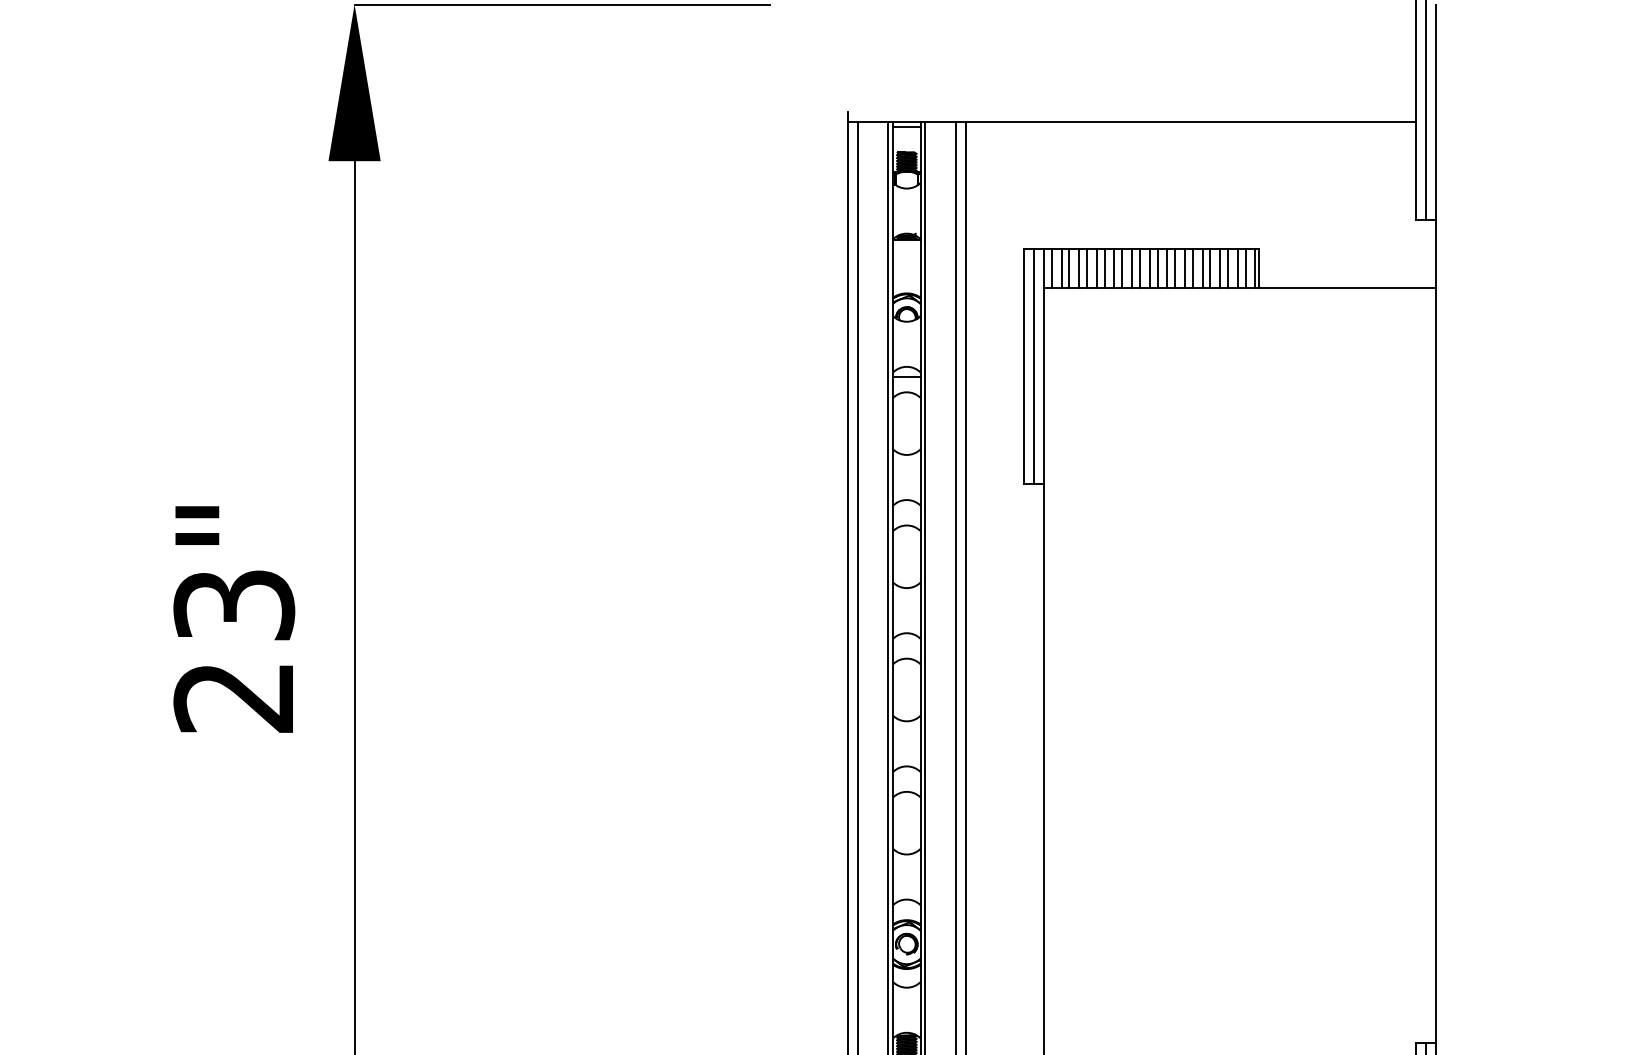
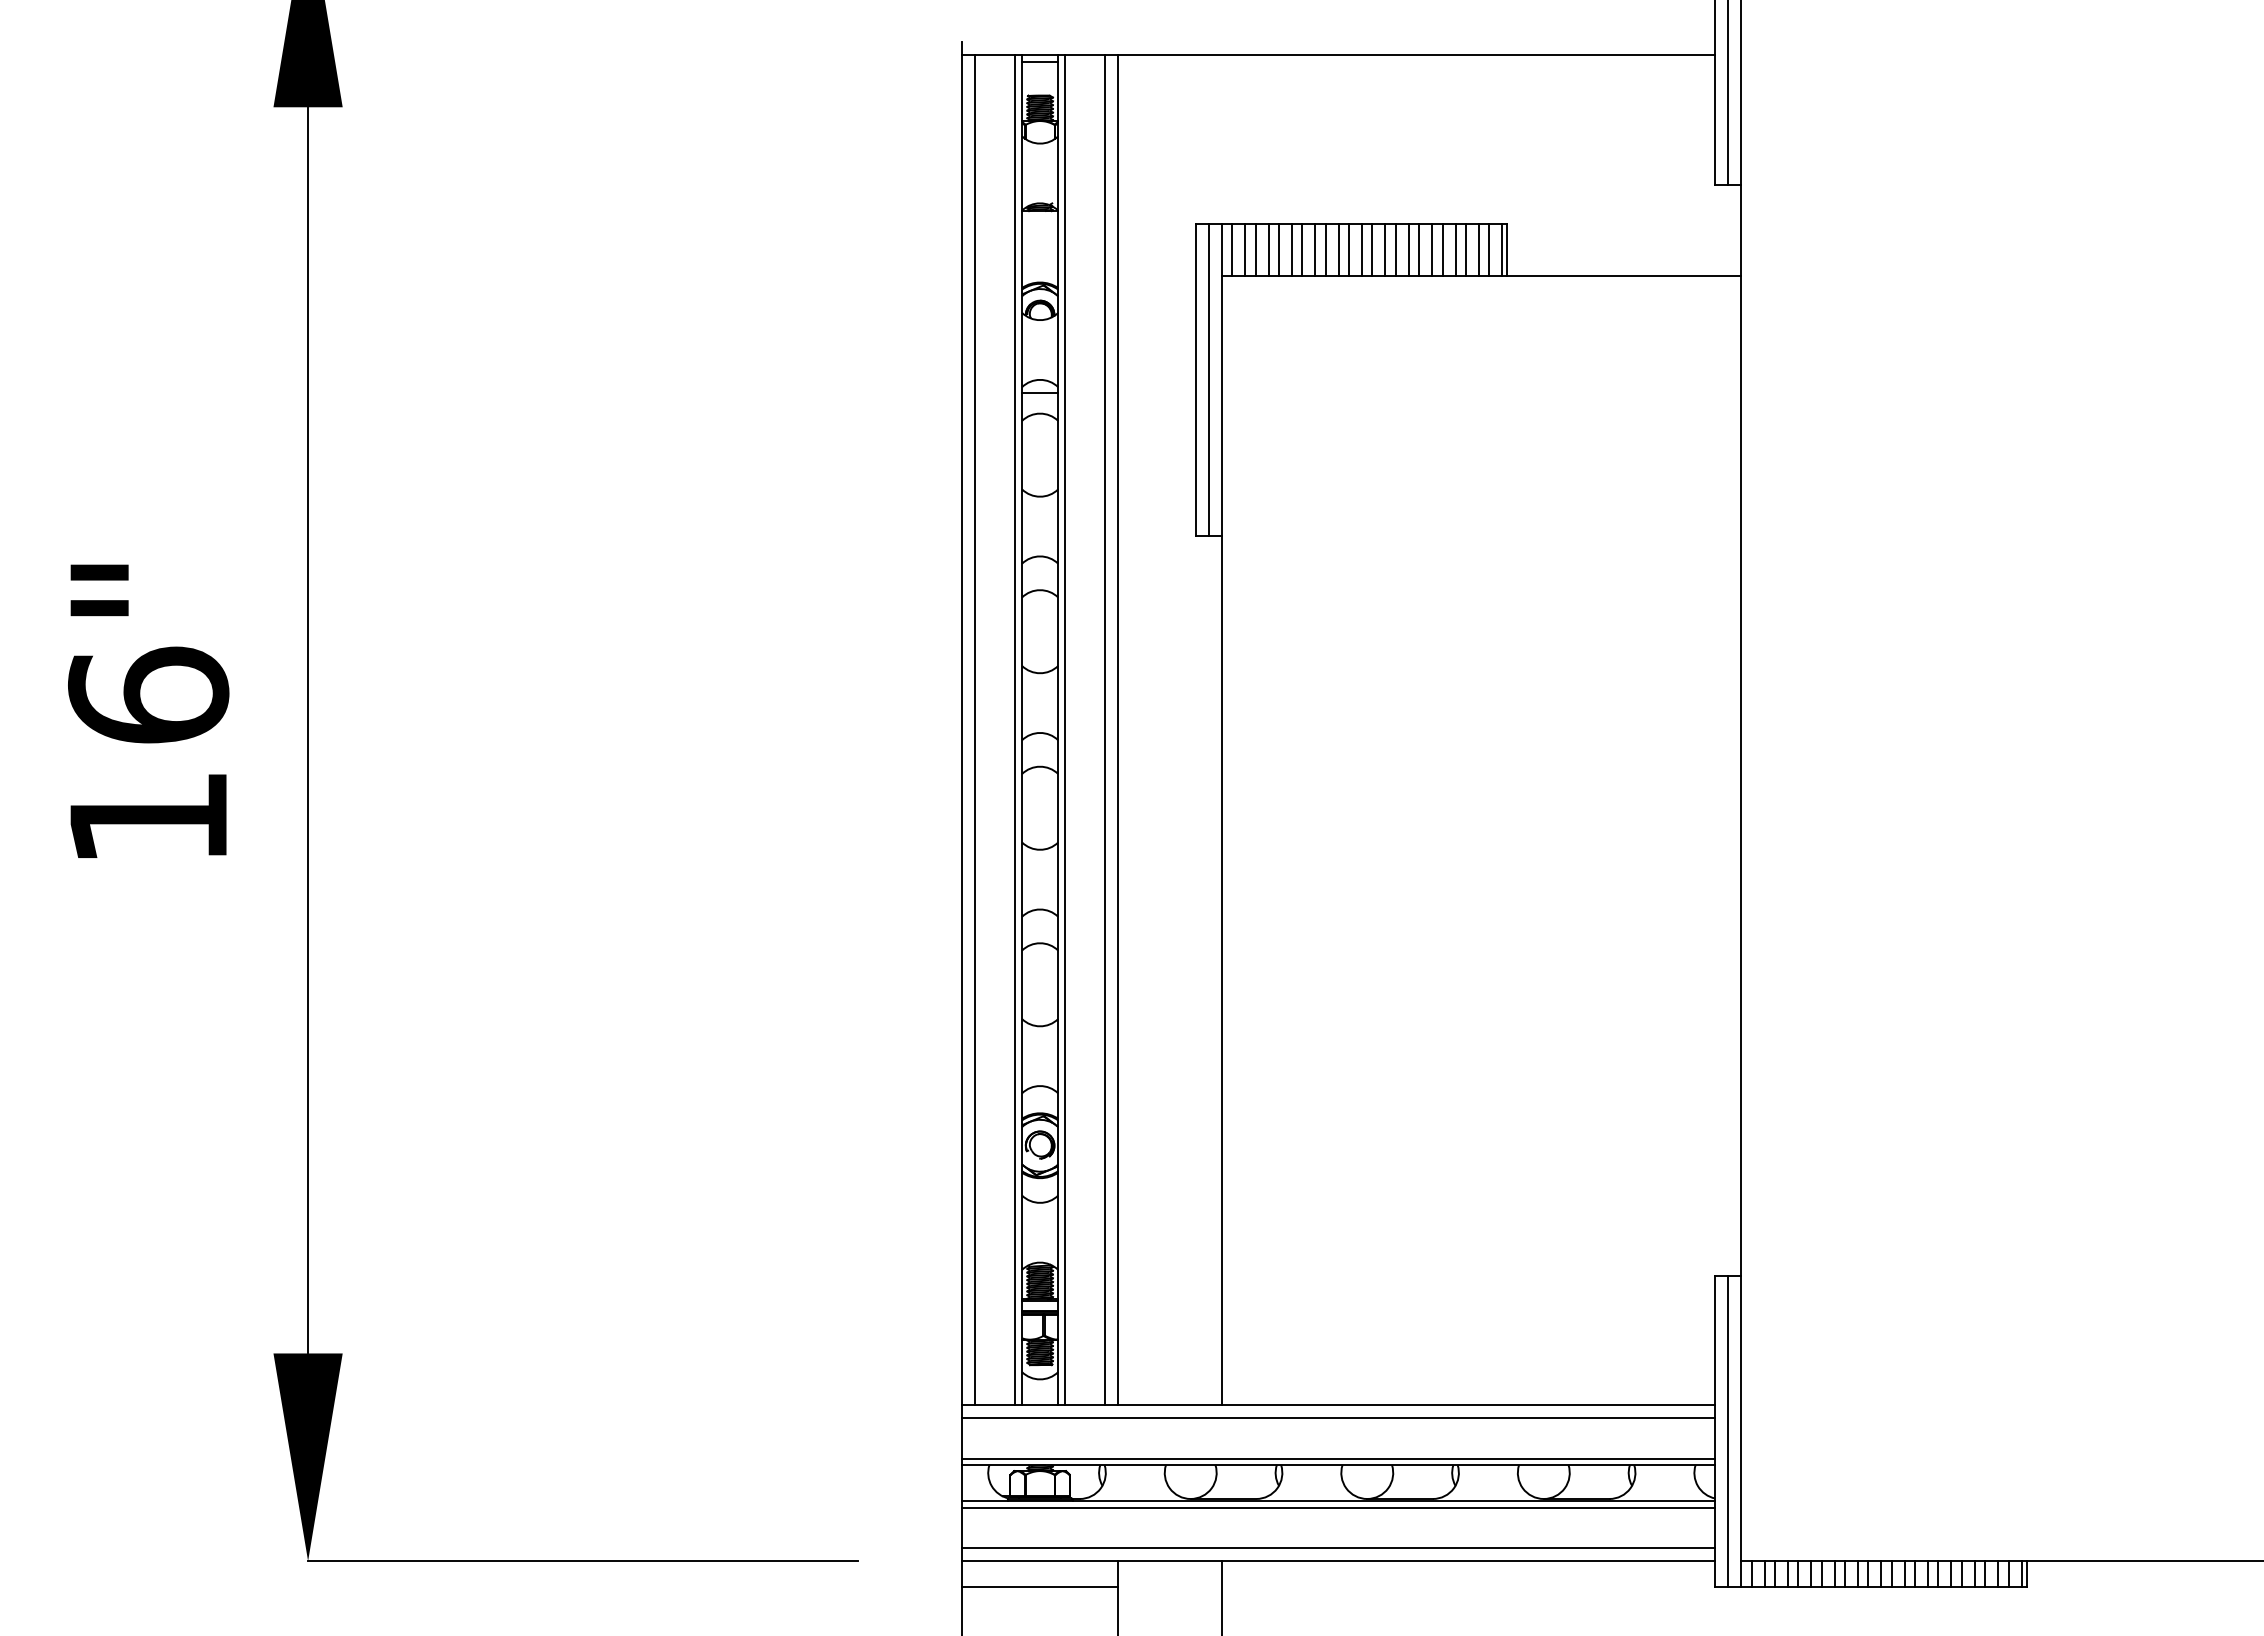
text: (234, 650) -> (148, 755), 23" -> 16"

